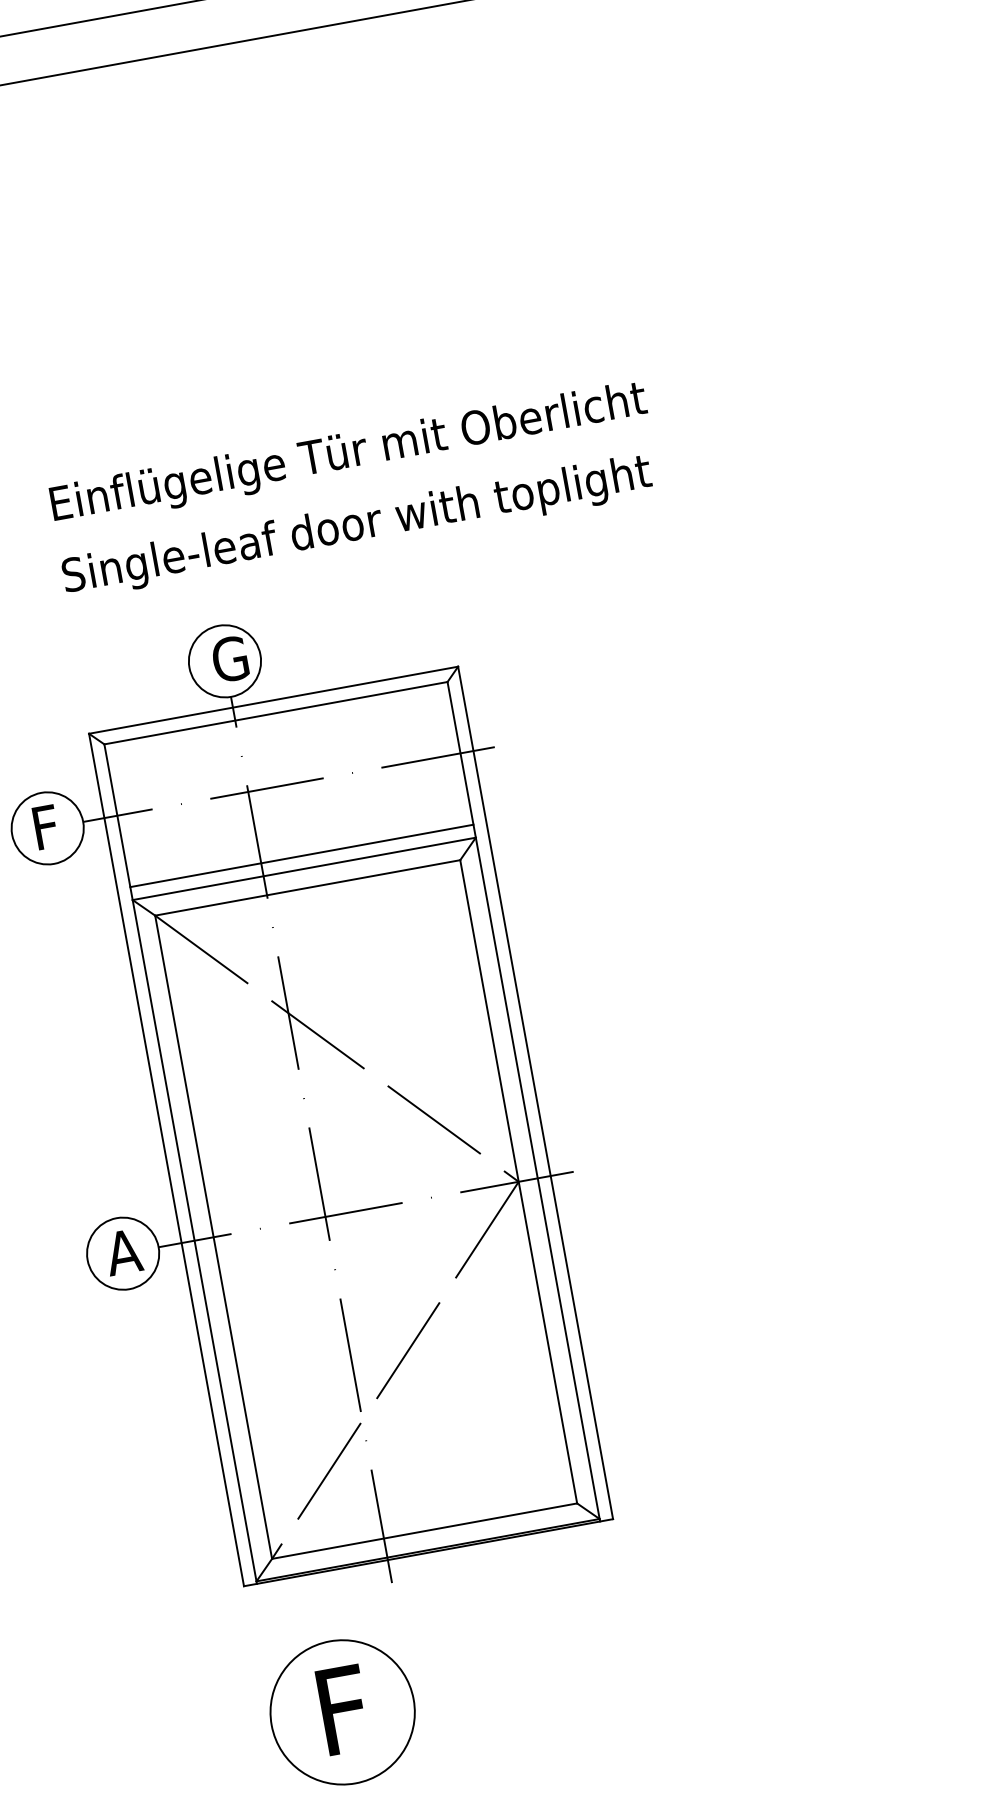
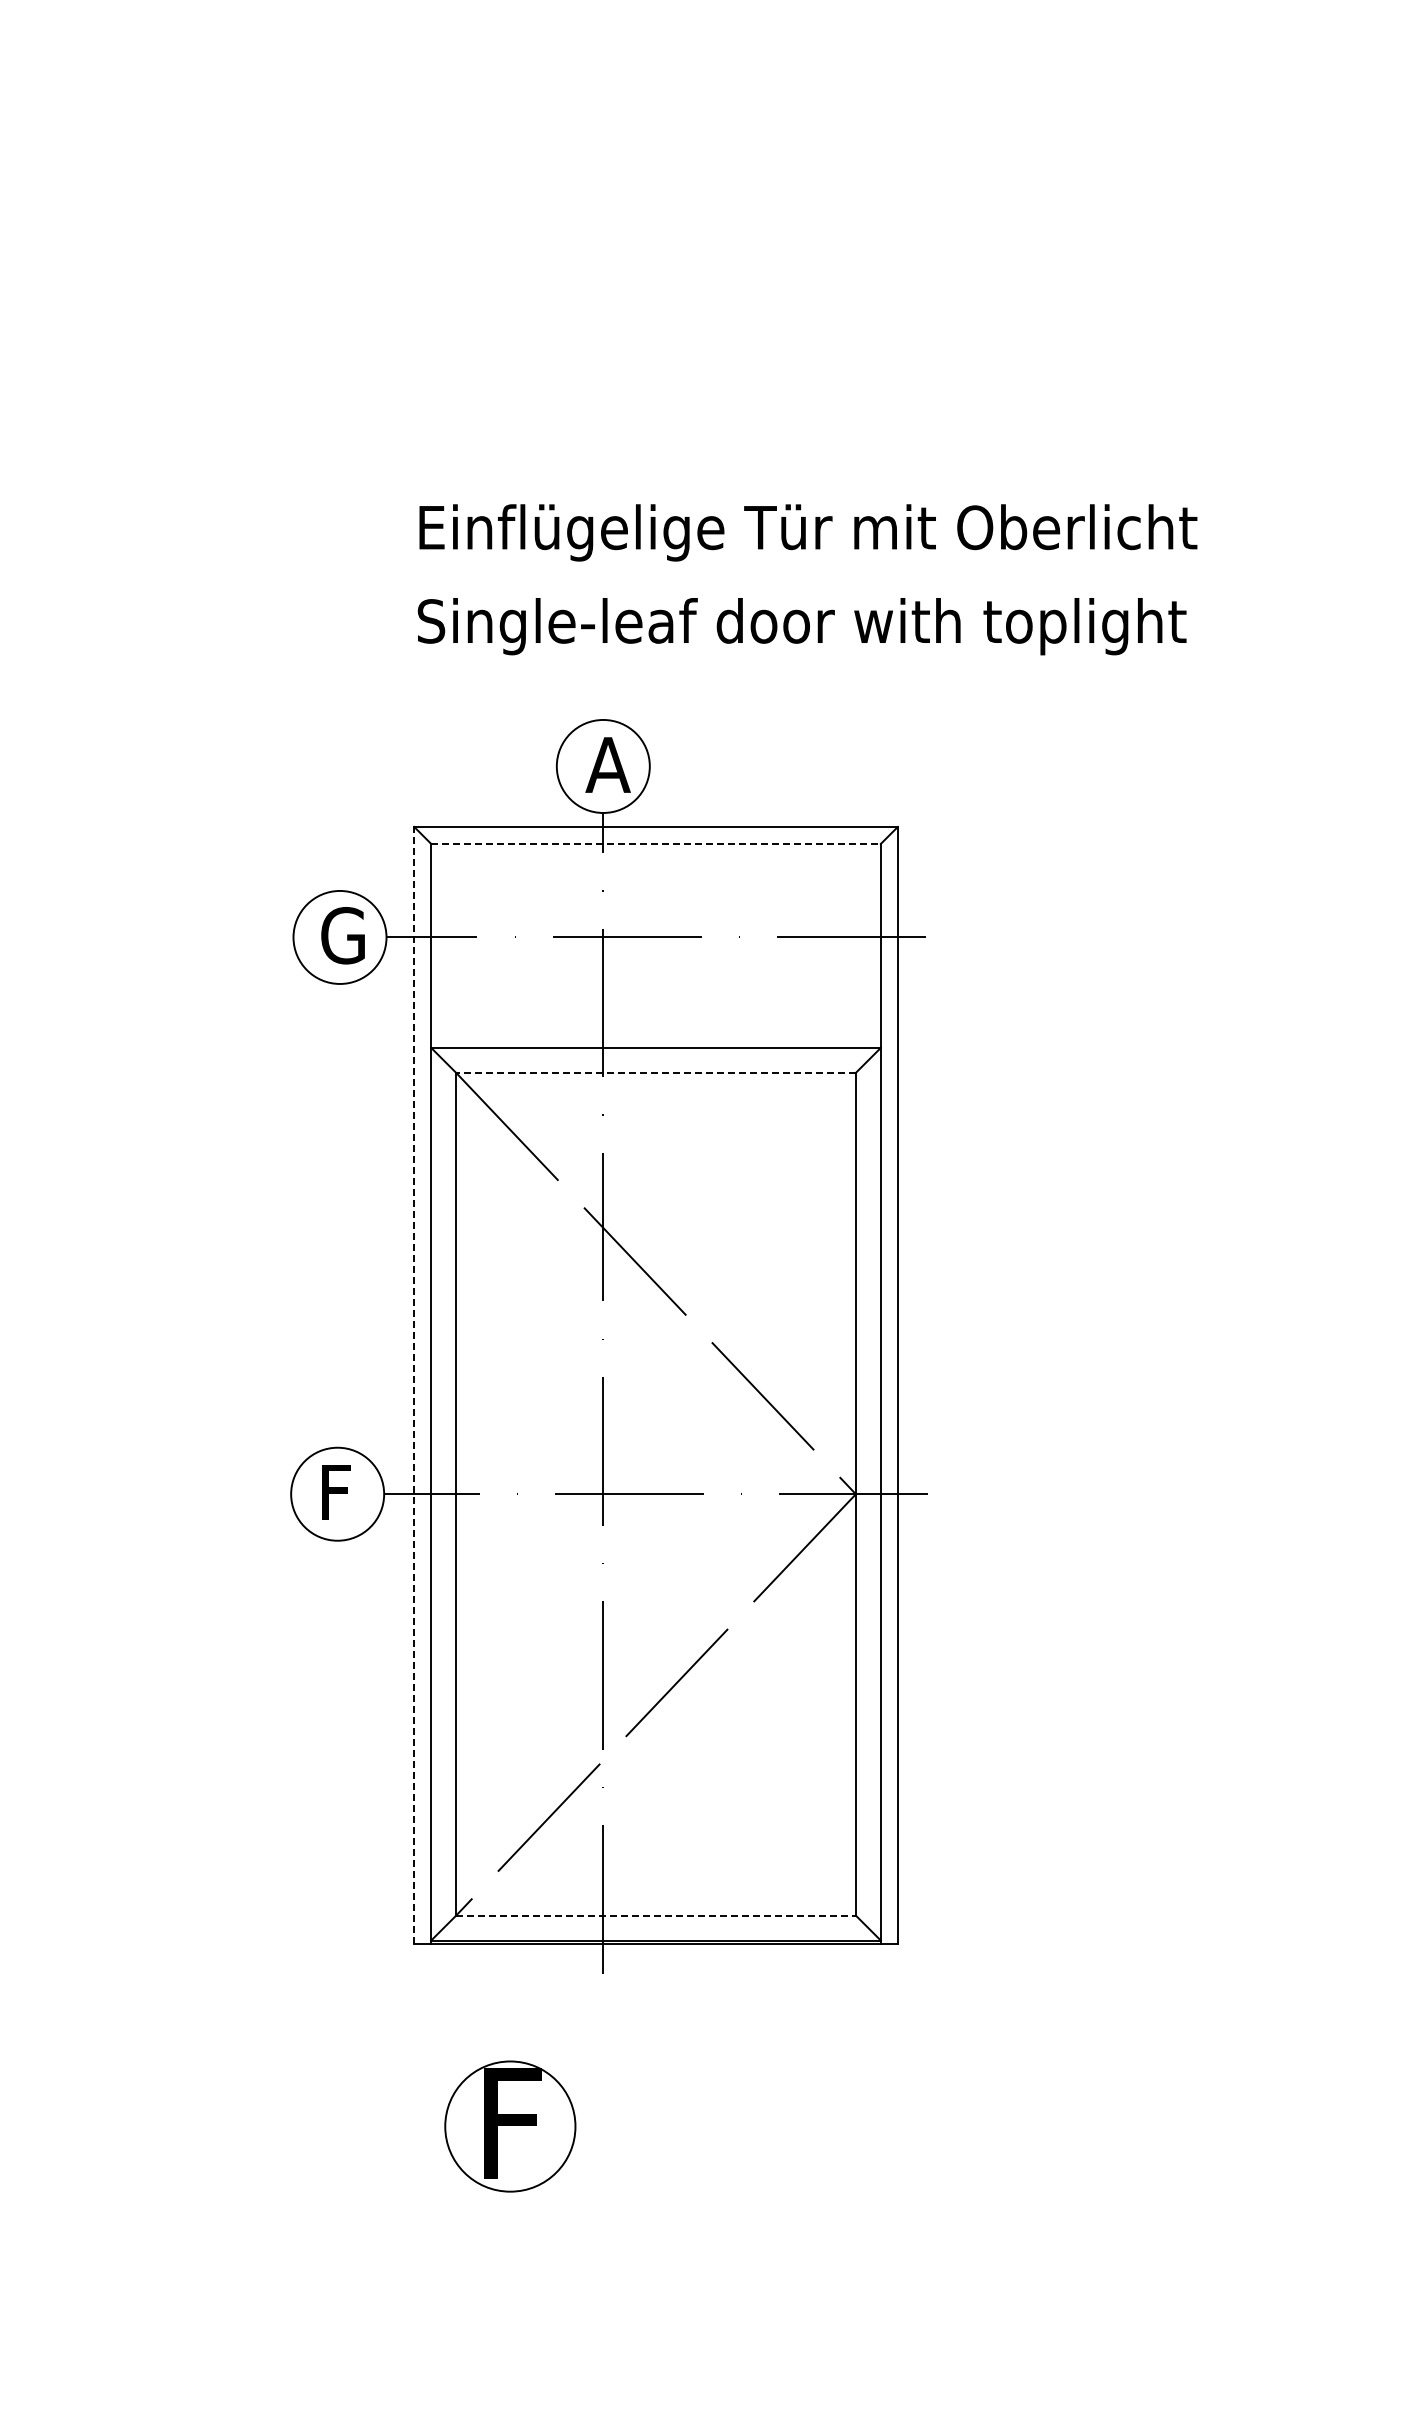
text: (228, 659) -> (608, 764), G -> A
line: (276, 712) -> (656, 843), solid -> dashed
text: (49, 826) -> (342, 935), F -> G
line: (301, 855) -> (655, 1030), removed
line: (308, 887) -> (656, 1072), solid -> dashed
line: (166, 1159) -> (414, 1384), solid -> dashed
text: (123, 1252) -> (338, 1492), A -> F
line: (424, 1531) -> (656, 1915), solid -> dashed
circle: (342, 1712) -> (510, 2126), size x0.7

